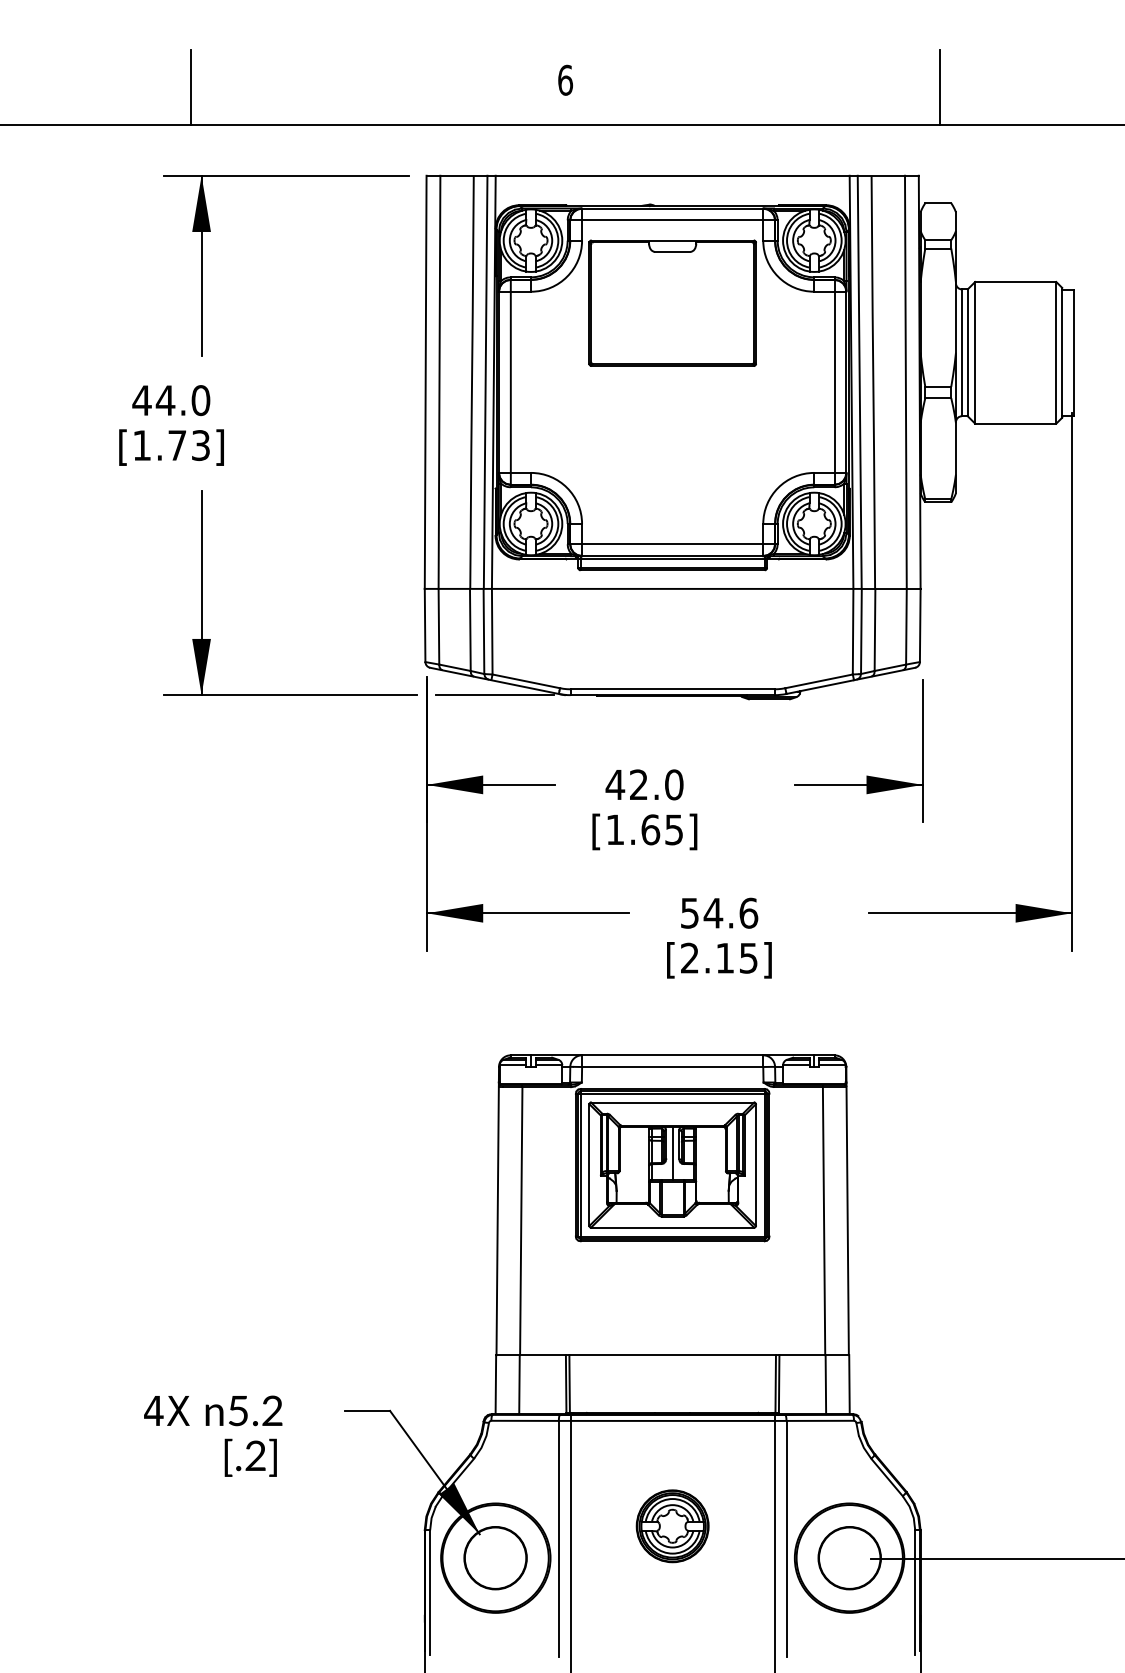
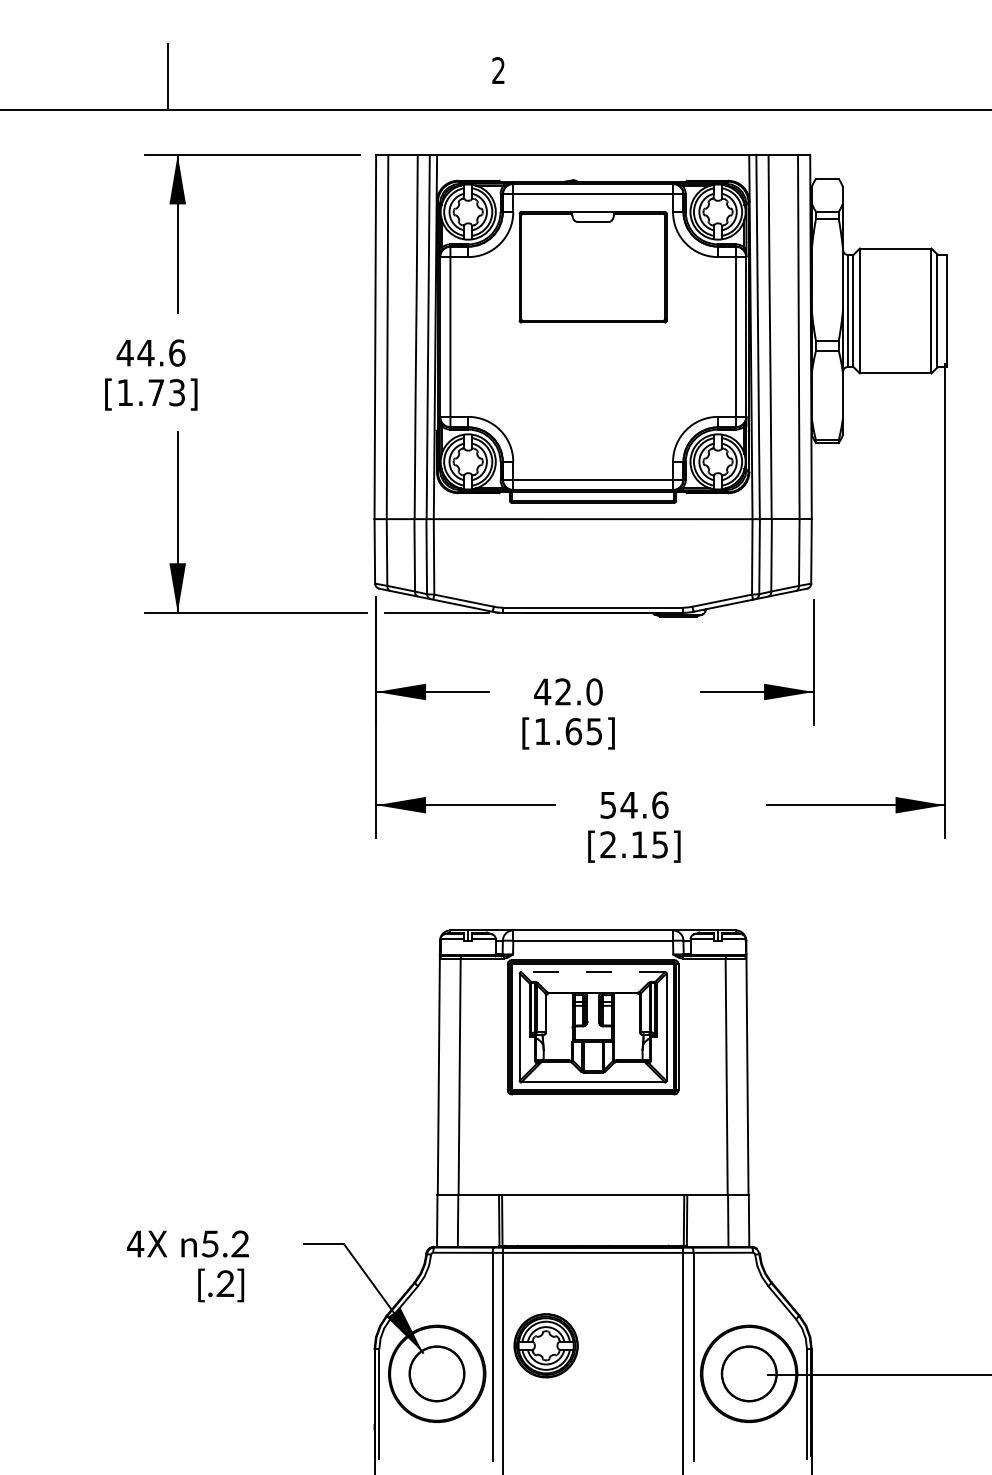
text: (565, 80) -> (498, 70), 6 -> 2
line: (940, 88) -> (829, 77), removed
text: (201, 399) -> (177, 352), 44.0 -> 44.6
line: (673, 1102) -> (593, 972), solid -> dashed
line: (673, 1152) -> (593, 1016), removed
part: (671, 1525) -> (545, 1345), moved

